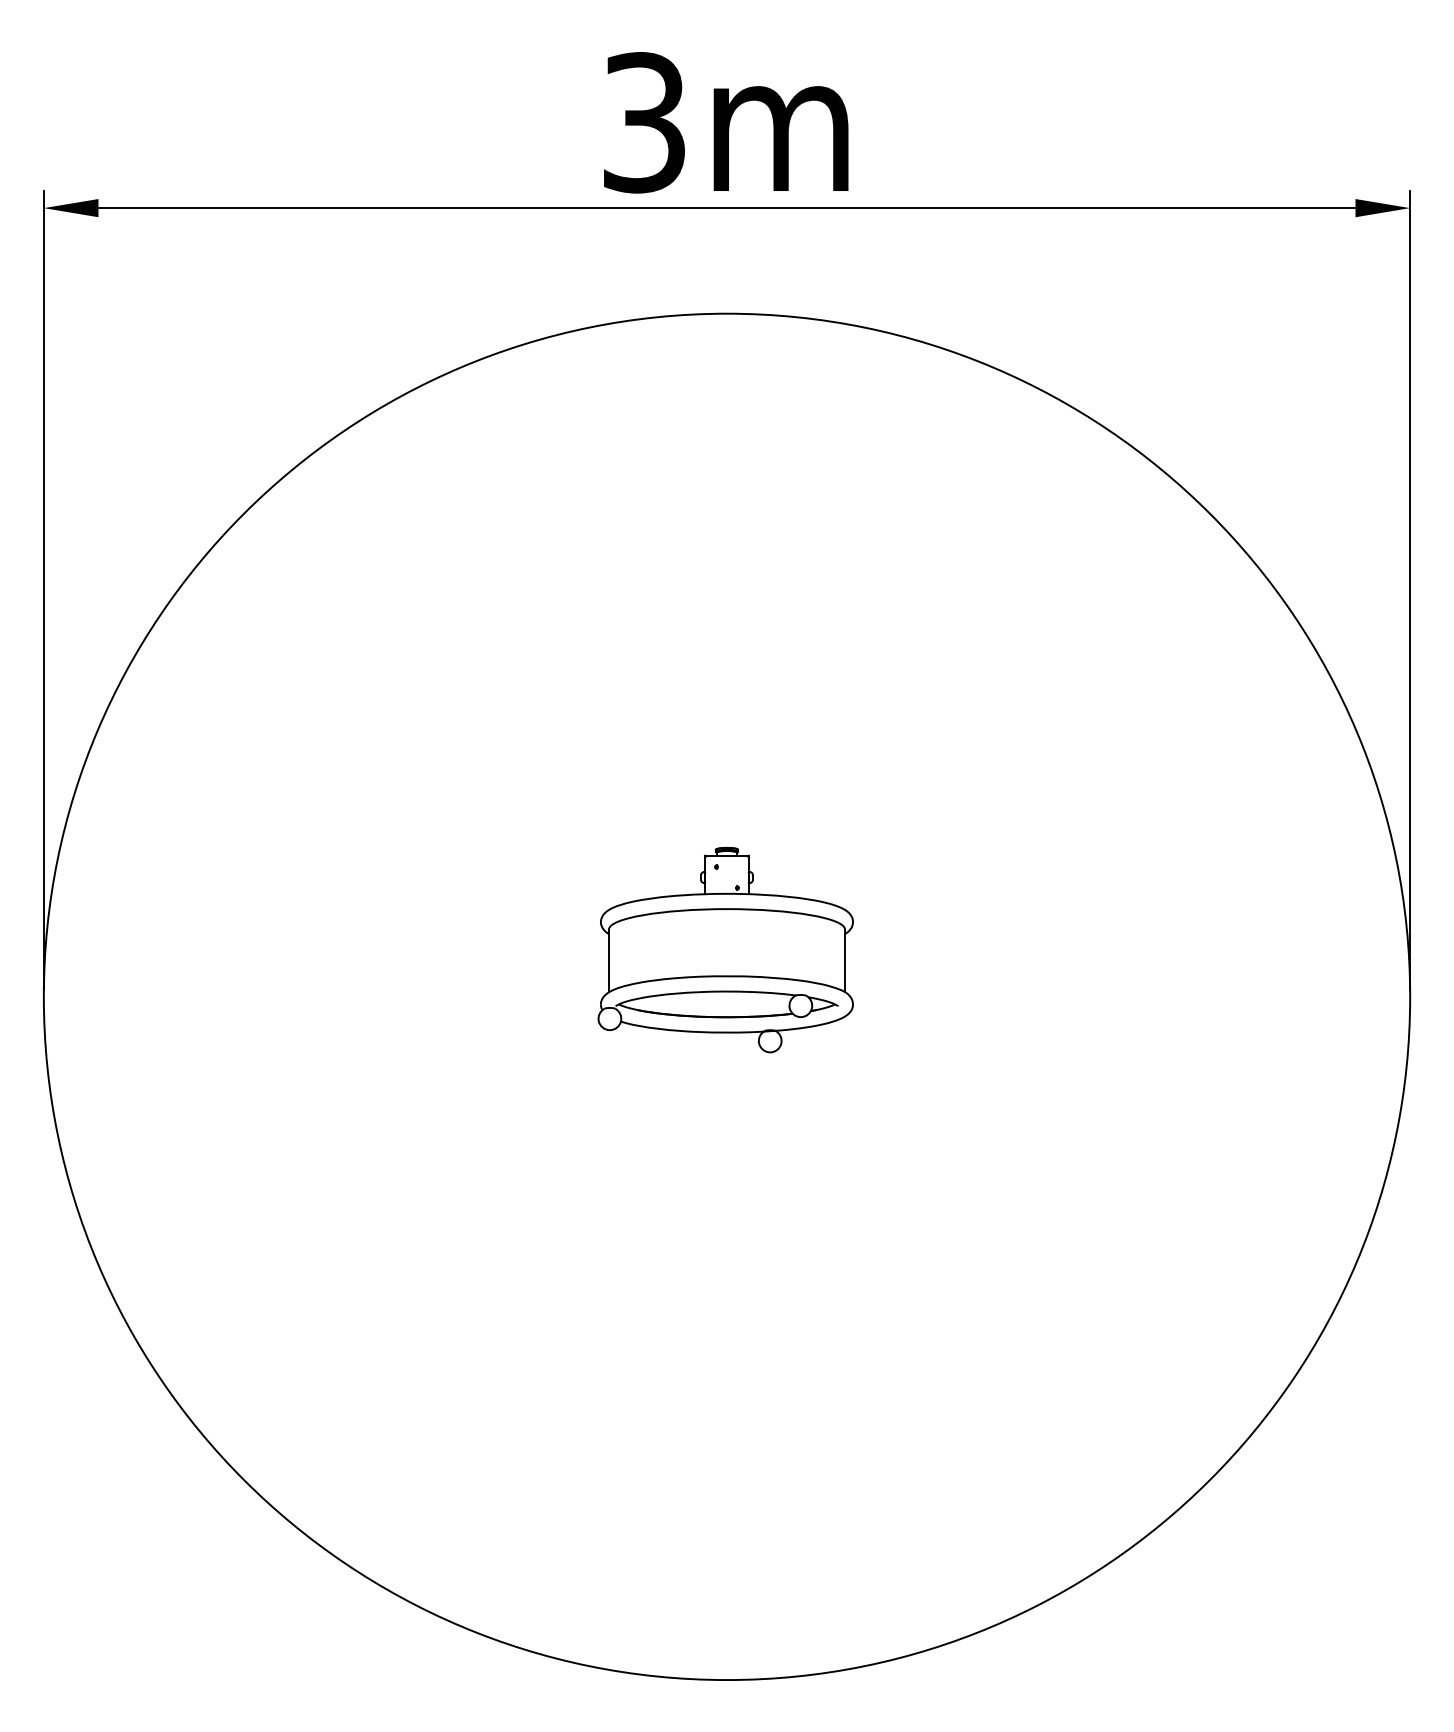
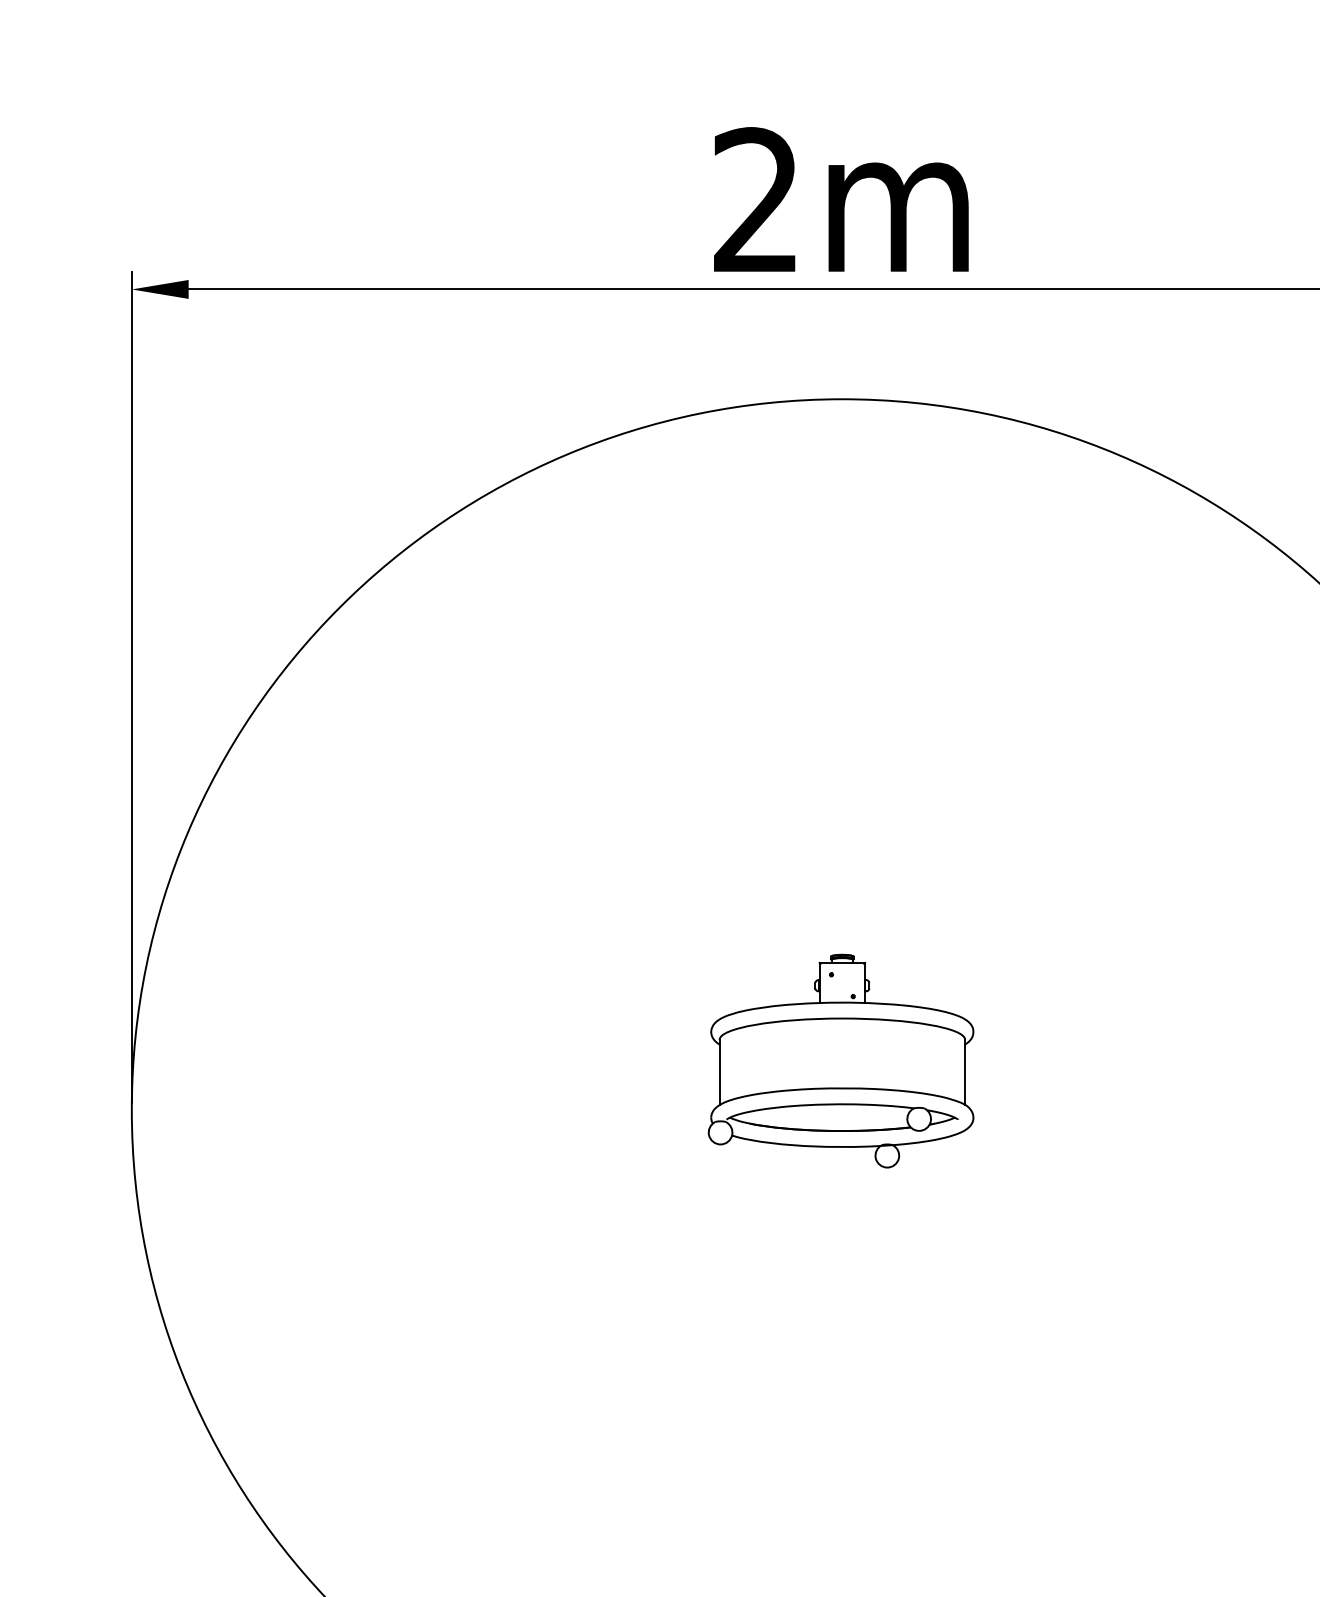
text: (643, 122) -> (755, 200), 3m -> 2m

